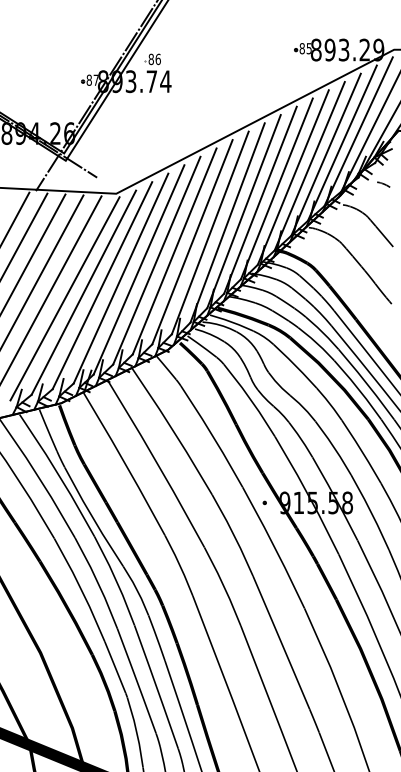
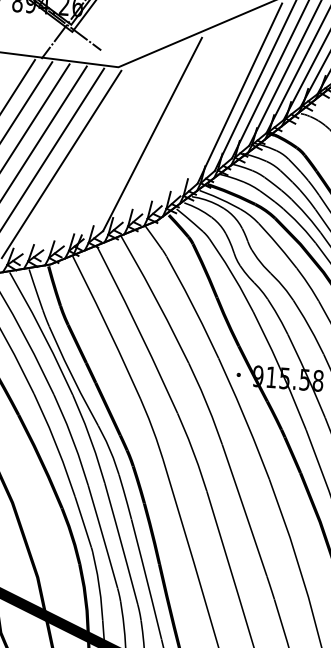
line: (227, 222) -> (223, 102), removed
line: (209, 232) -> (205, 111), removed
line: (192, 242) -> (188, 119), removed
line: (174, 251) -> (170, 126), removed
line: (138, 269) -> (134, 141), removed
line: (120, 278) -> (116, 148), removed
line: (102, 285) -> (98, 154), removed
line: (83, 292) -> (79, 159), removed

